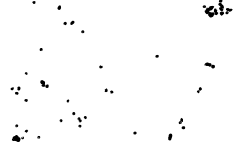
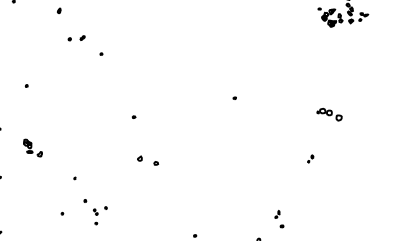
part: (209, 65) -> (328, 114), size x1.6
part: (44, 83) -> (32, 146), size x1.6
part: (108, 90) -> (147, 159), size x1.6

